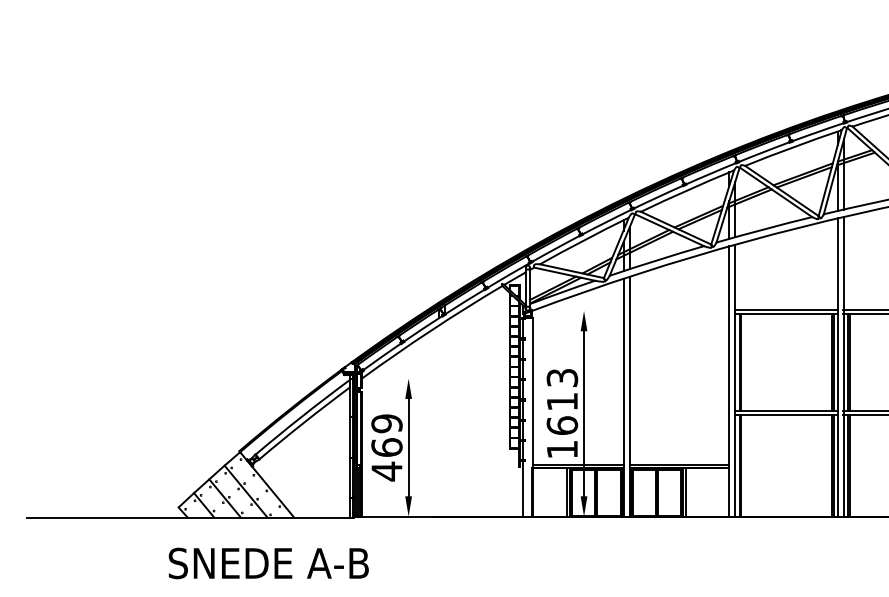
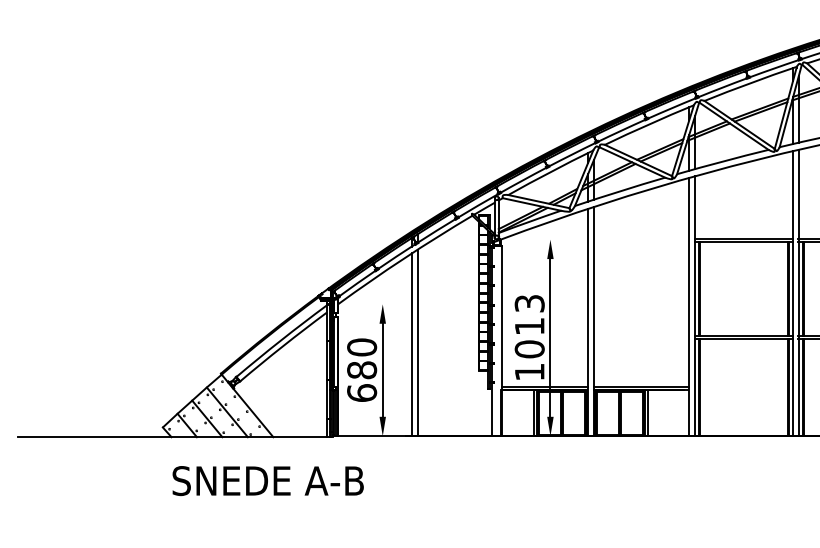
line: (445, 418) -> (418, 342), added
line: (439, 420) -> (412, 344), added
text: (561, 425) -> (528, 349), 1613 -> 1013
text: (386, 447) -> (361, 370), 469 -> 680
text: (268, 563) -> (267, 481), moved

